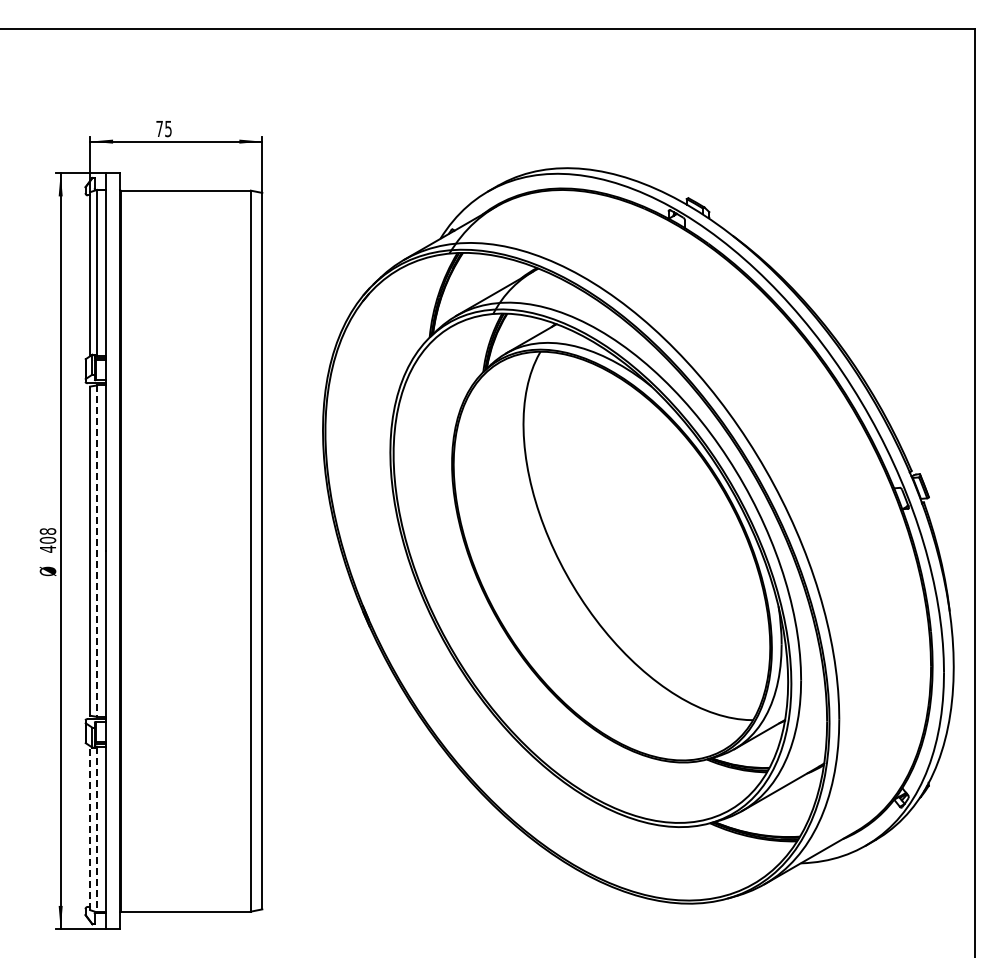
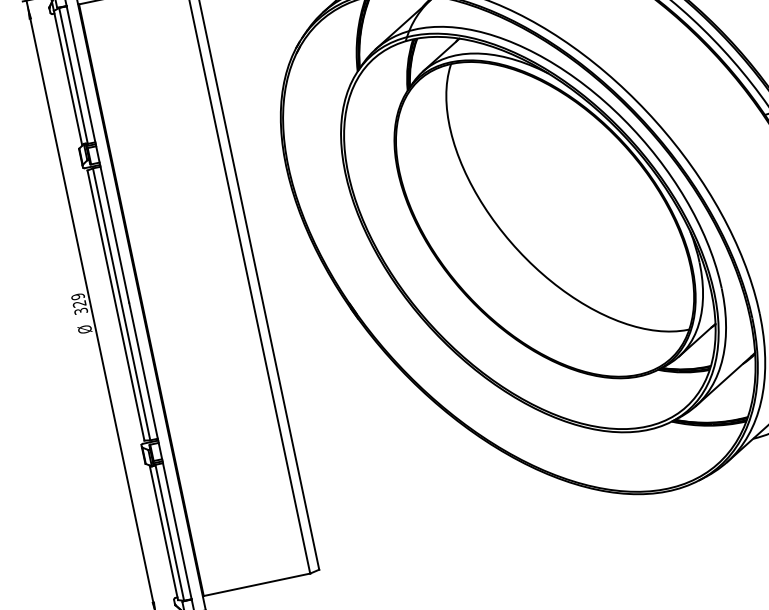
text: (47, 540) -> (79, 304), 408 -> 329
line: (97, 551) -> (122, 304), dashed -> solid
line: (90, 827) -> (164, 532), dashed -> solid
line: (97, 829) -> (170, 532), dashed -> solid

